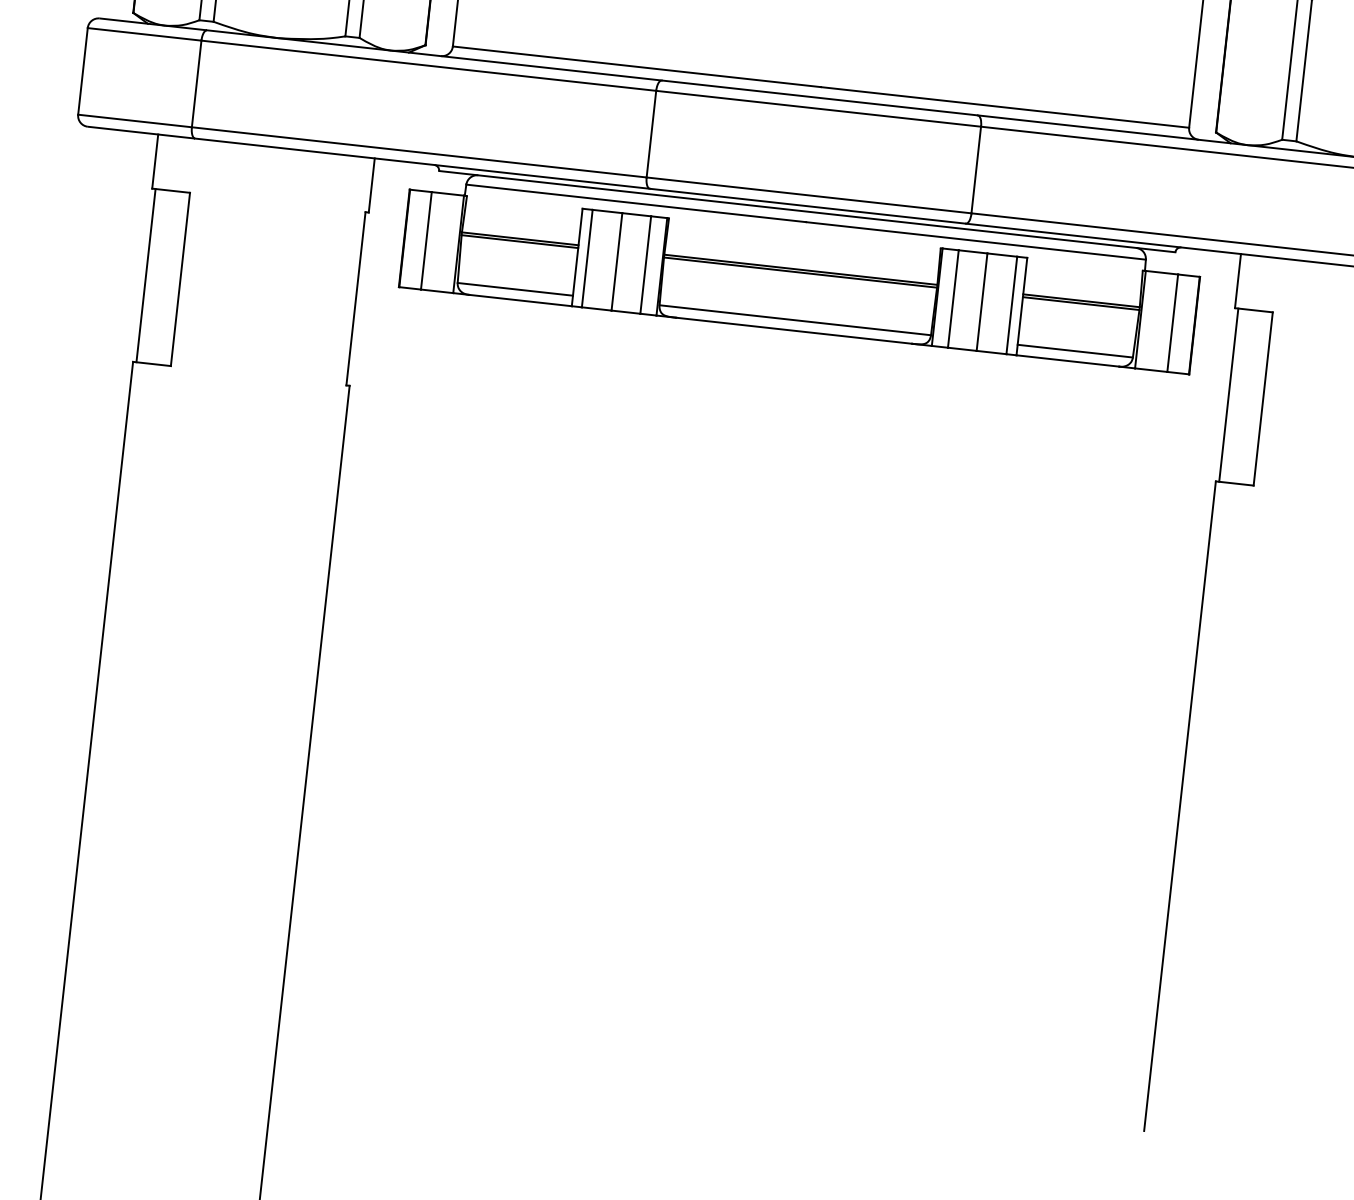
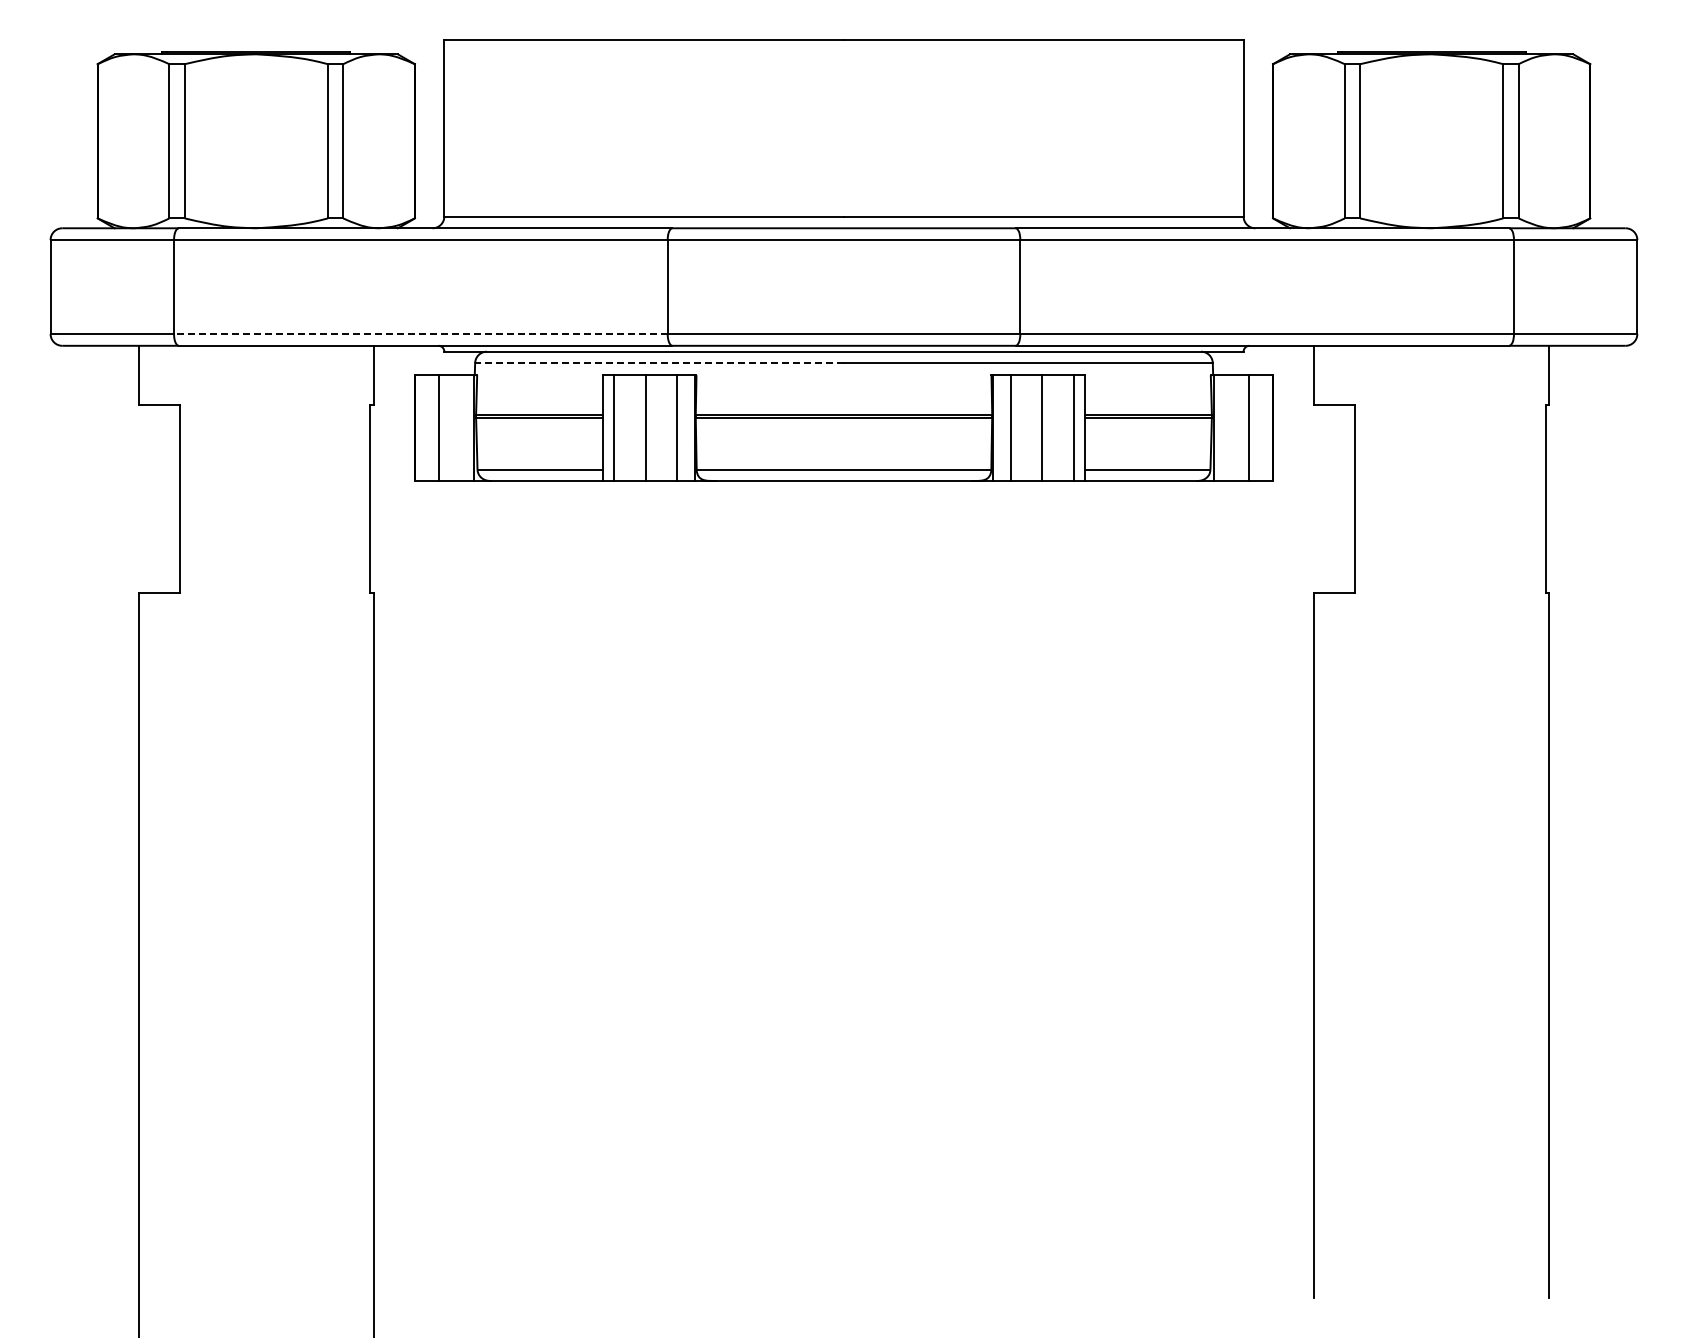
line: (418, 152) -> (420, 334), solid -> dashed
line: (636, 203) -> (659, 363), solid -> dashed
line: (146, 275) -> (142, 498), removed
line: (1228, 395) -> (1317, 498), removed

